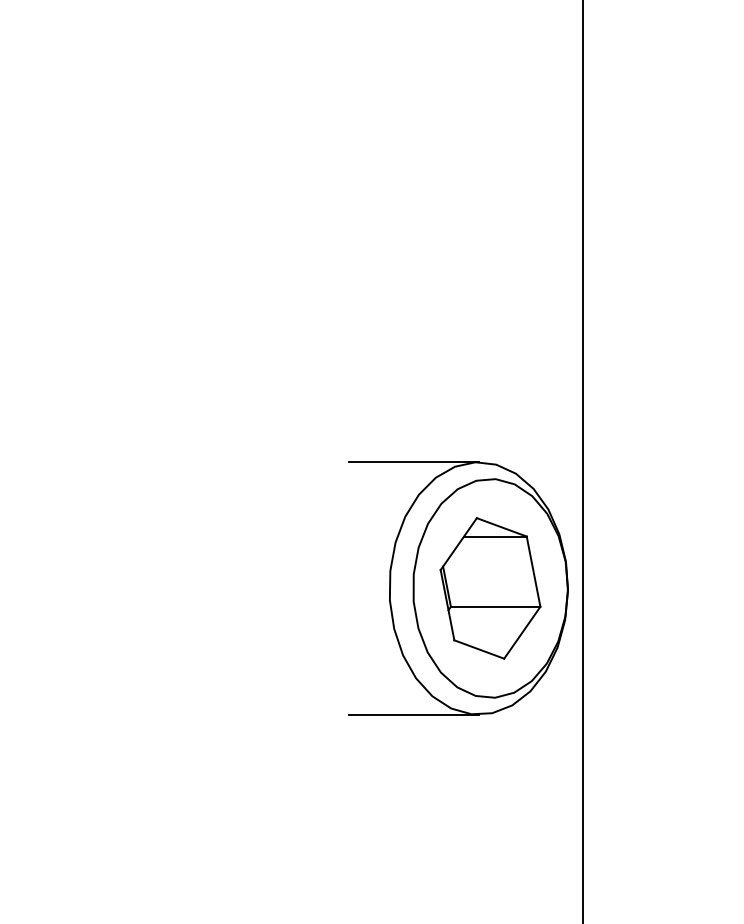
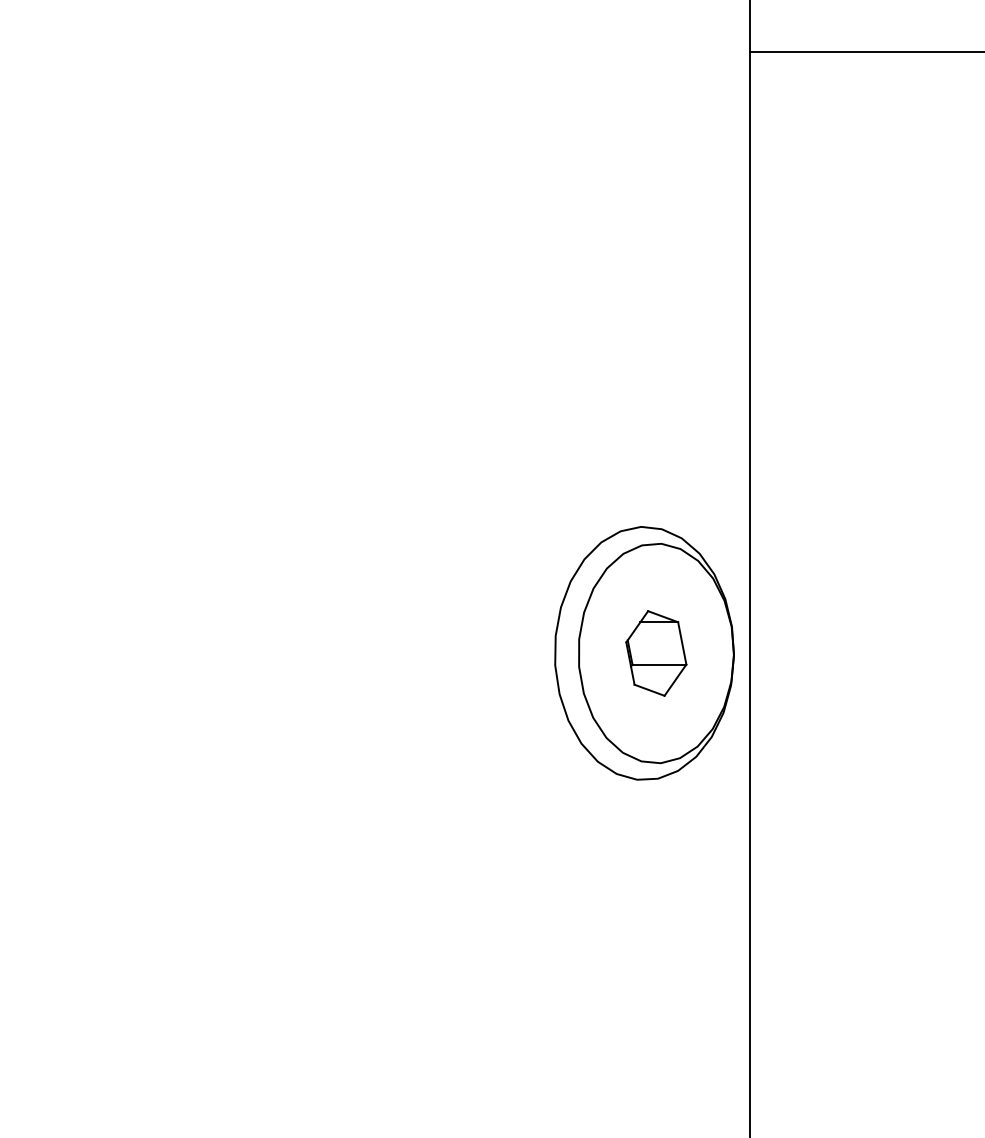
line: (414, 461) -> (579, 526), removed
part: (490, 588) -> (656, 653), size x0.6
line: (414, 714) -> (579, 780), removed

